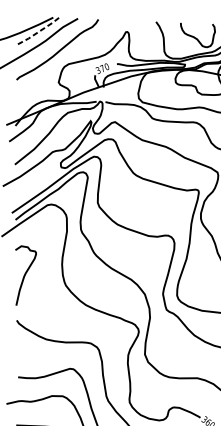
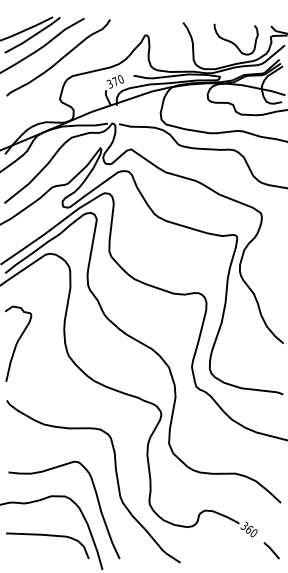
line: (37, 32) -> (33, 36), dashed -> solid

